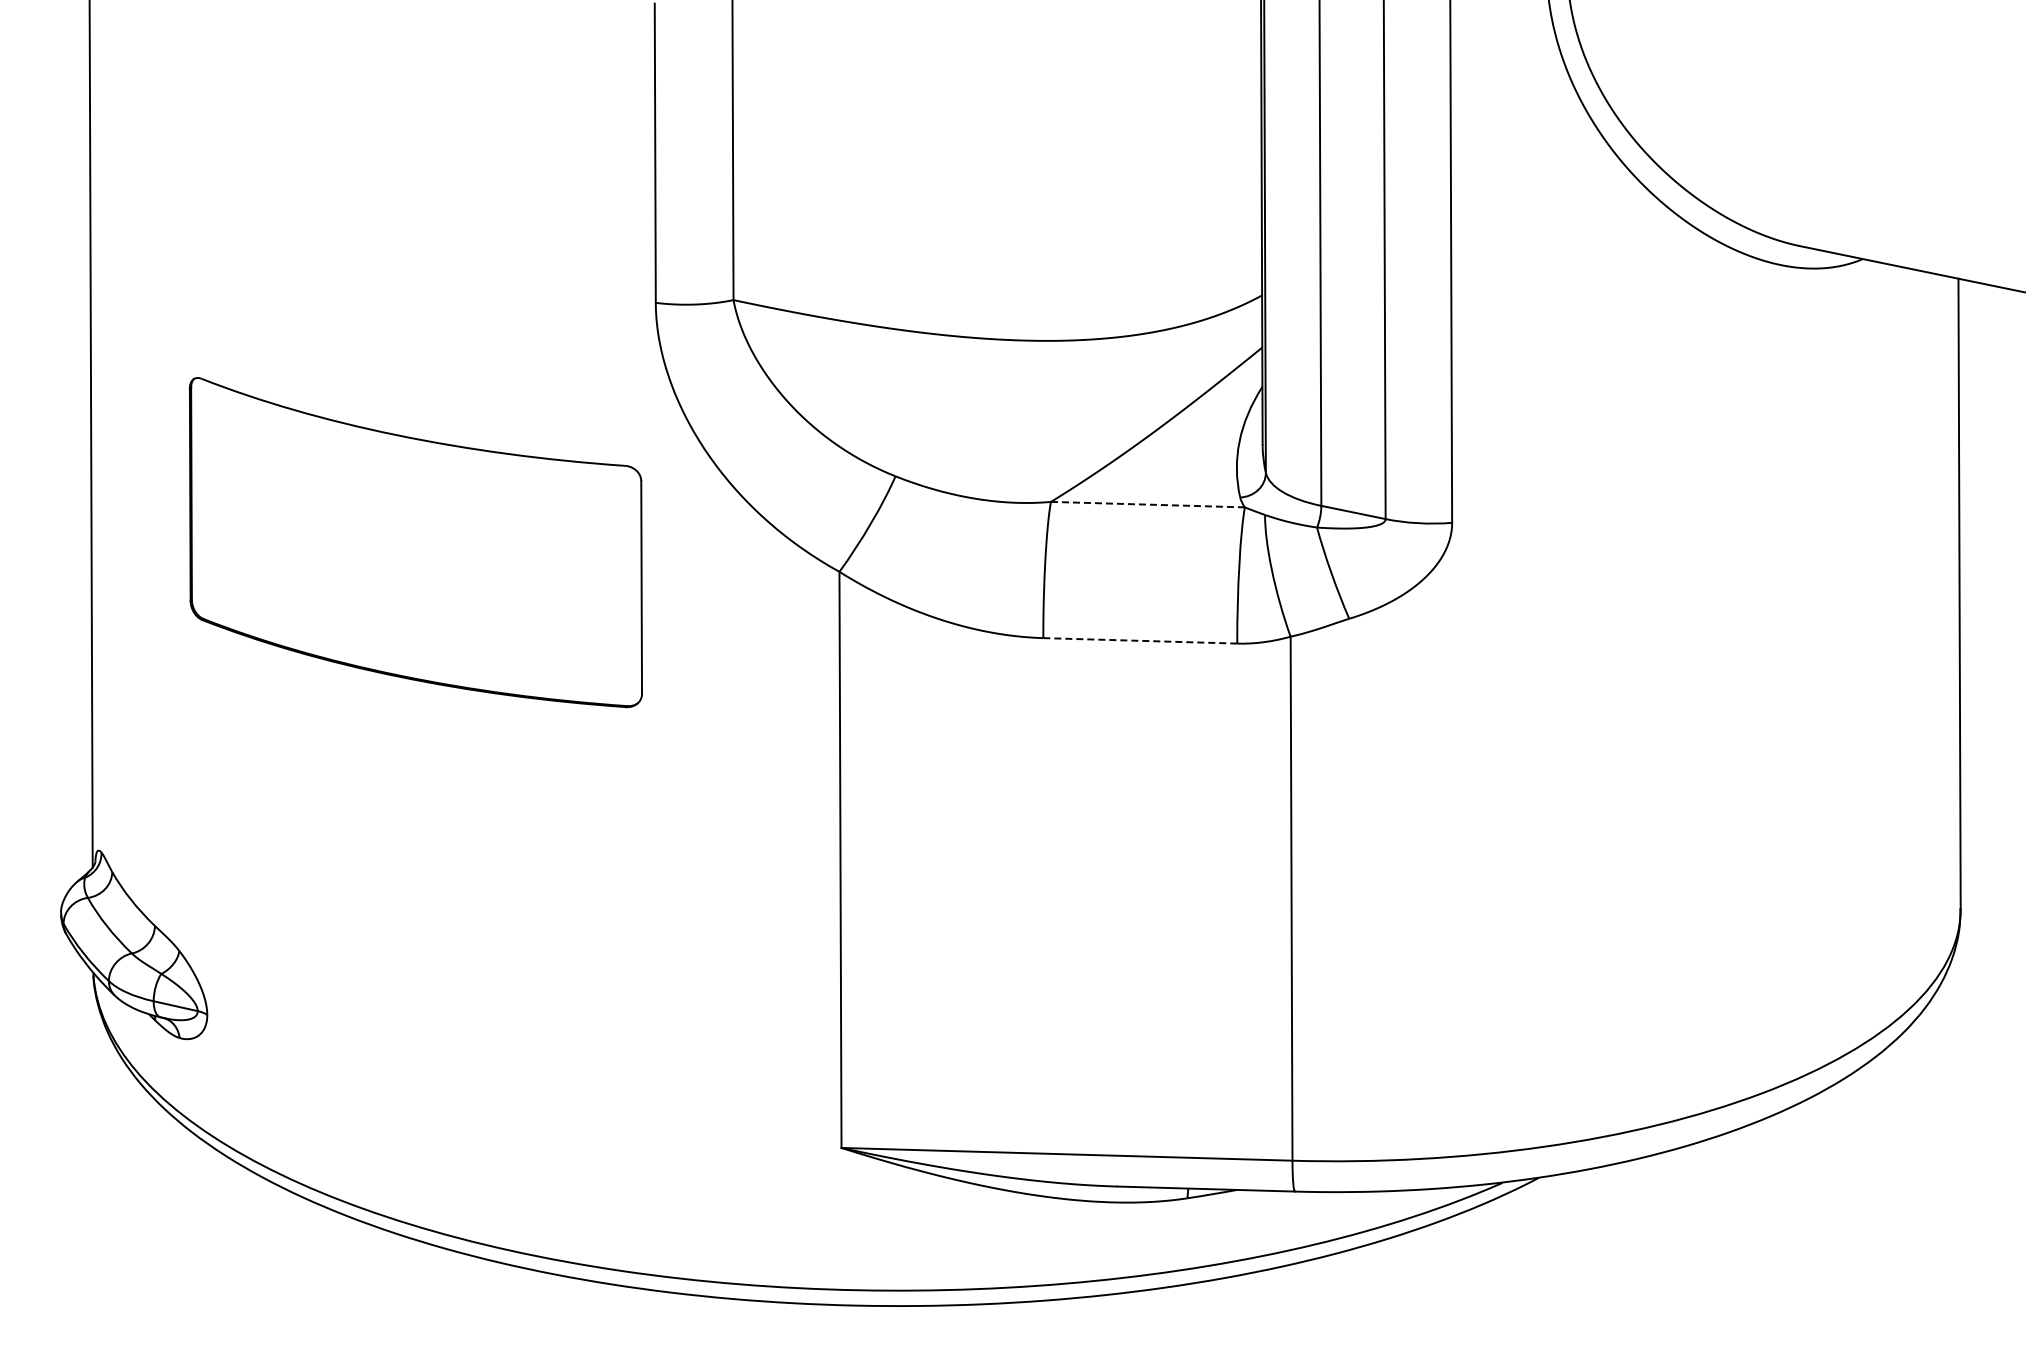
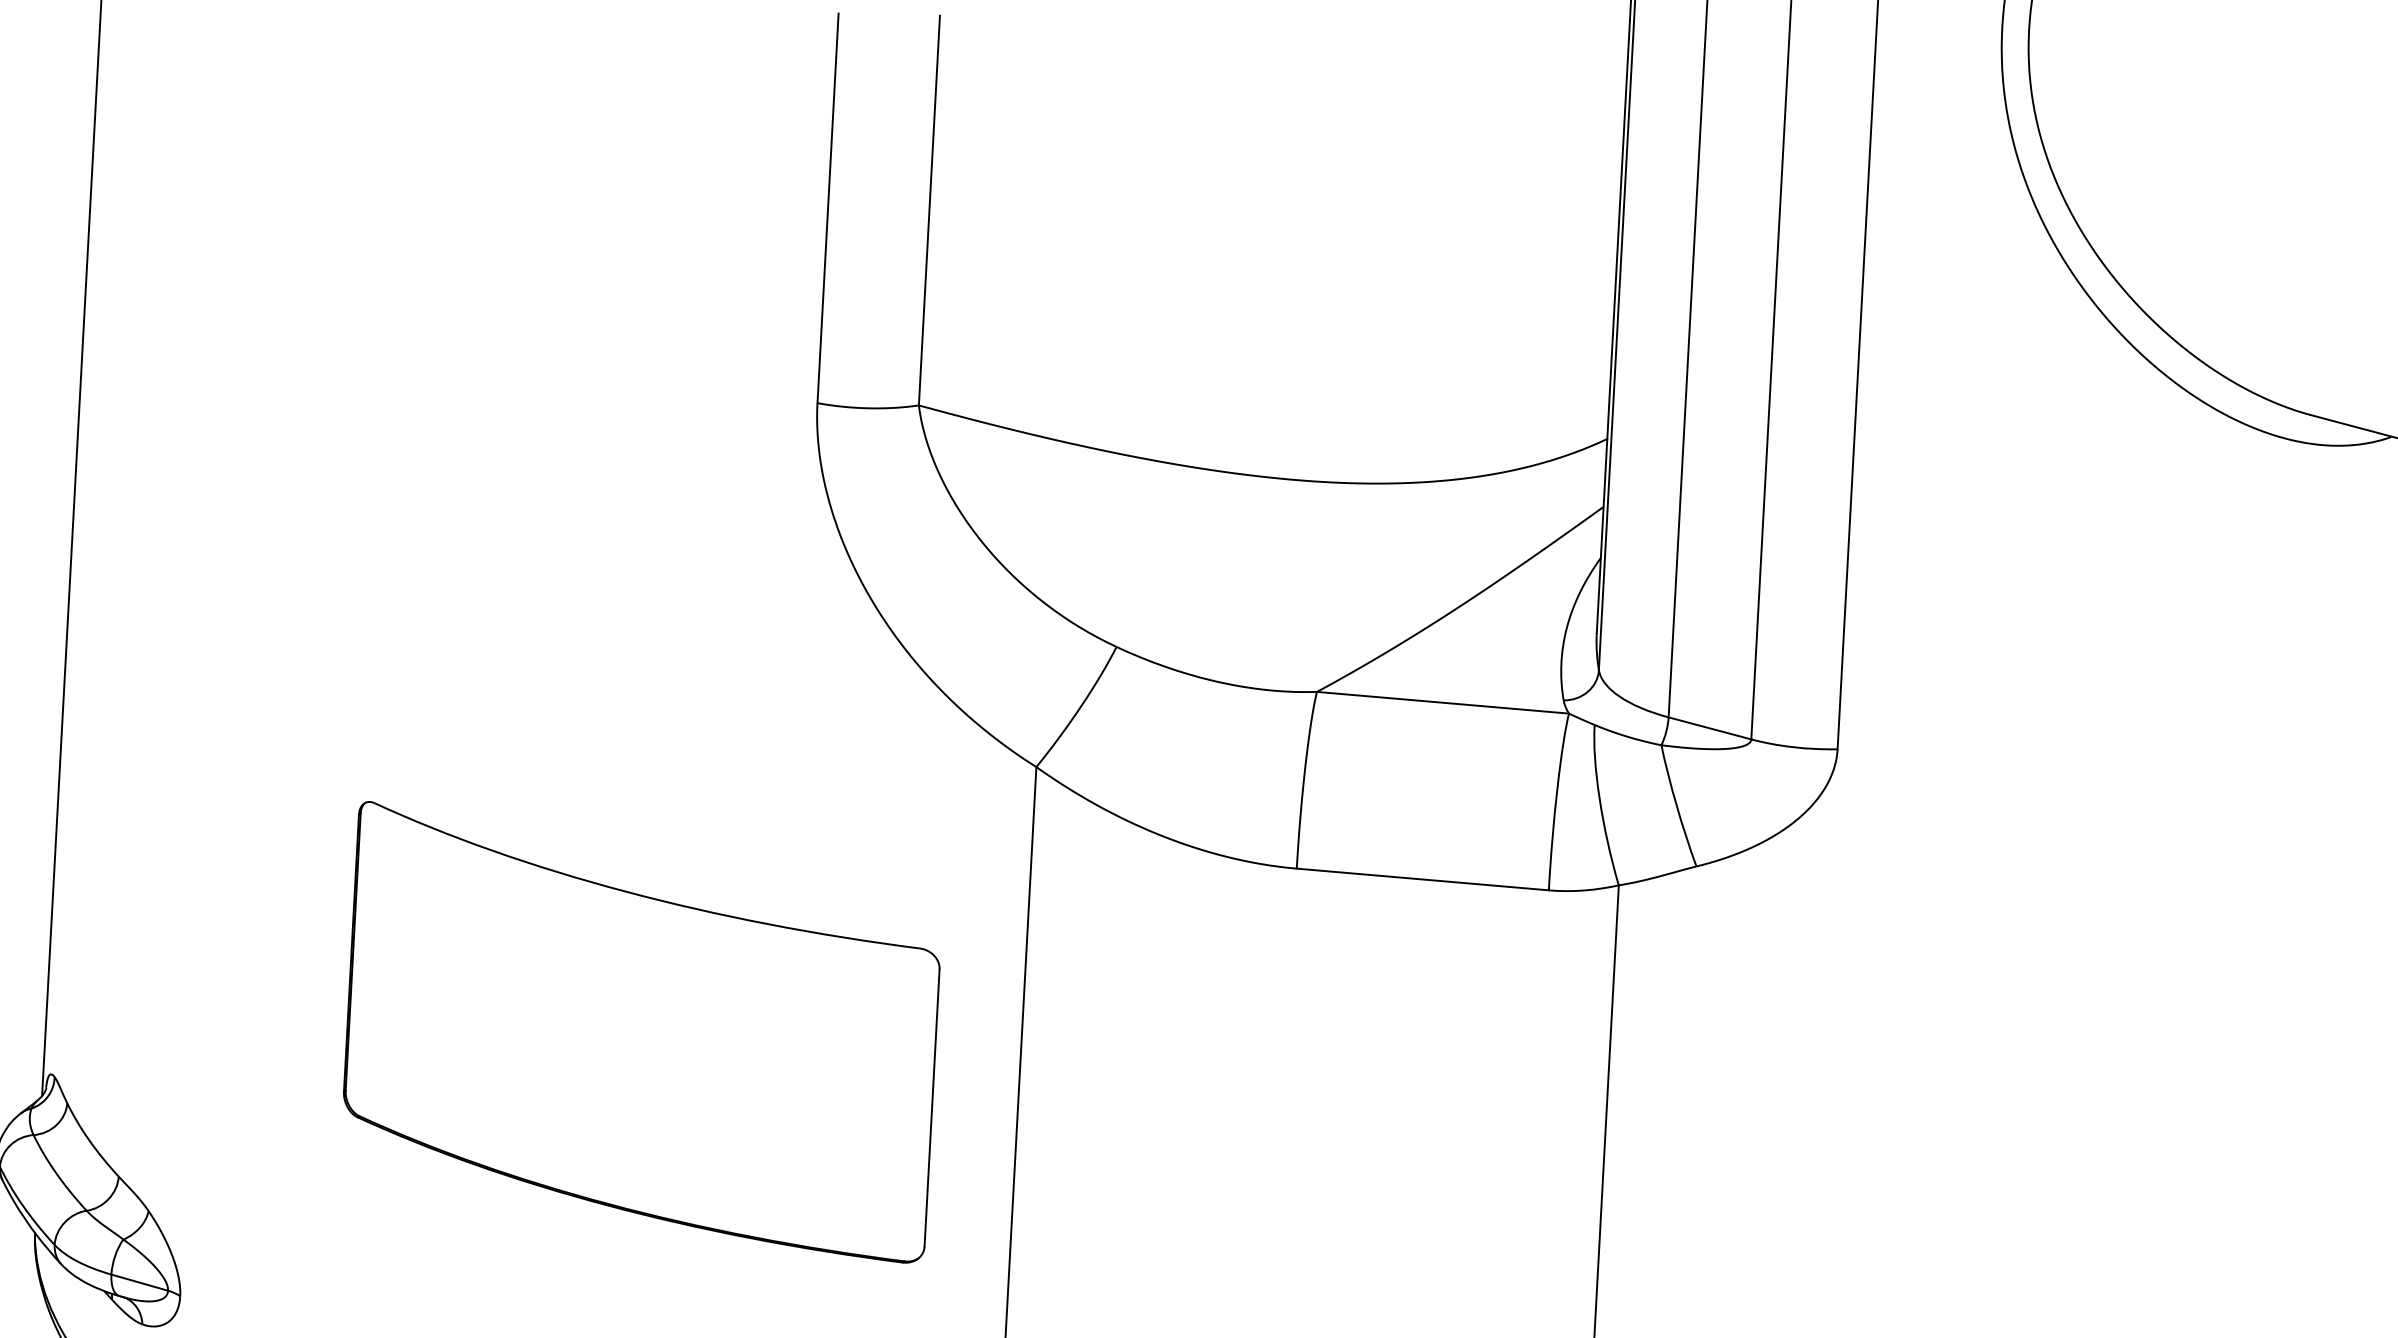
line: (1147, 504) -> (1442, 702), dashed -> solid
part: (415, 542) -> (641, 1032), moved
line: (1139, 640) -> (1421, 878), dashed -> solid

